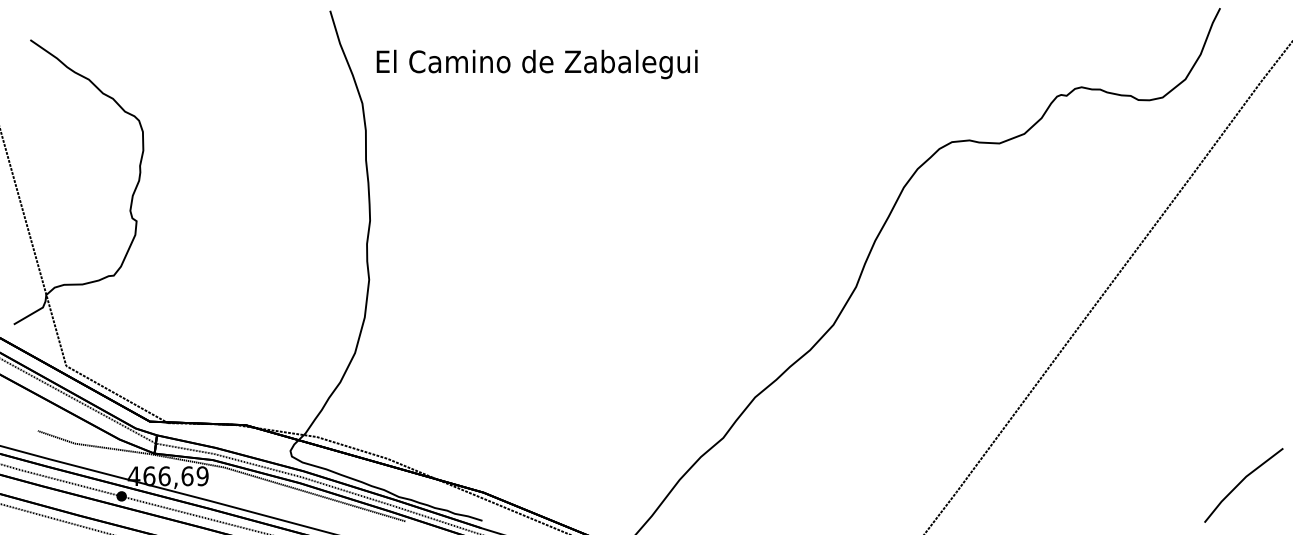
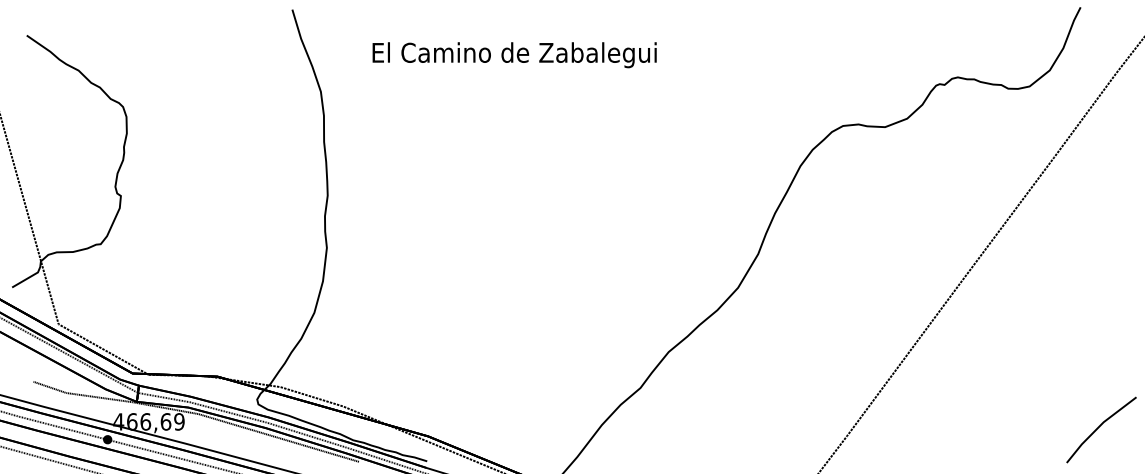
text: (536, 64) -> (514, 55), moved

